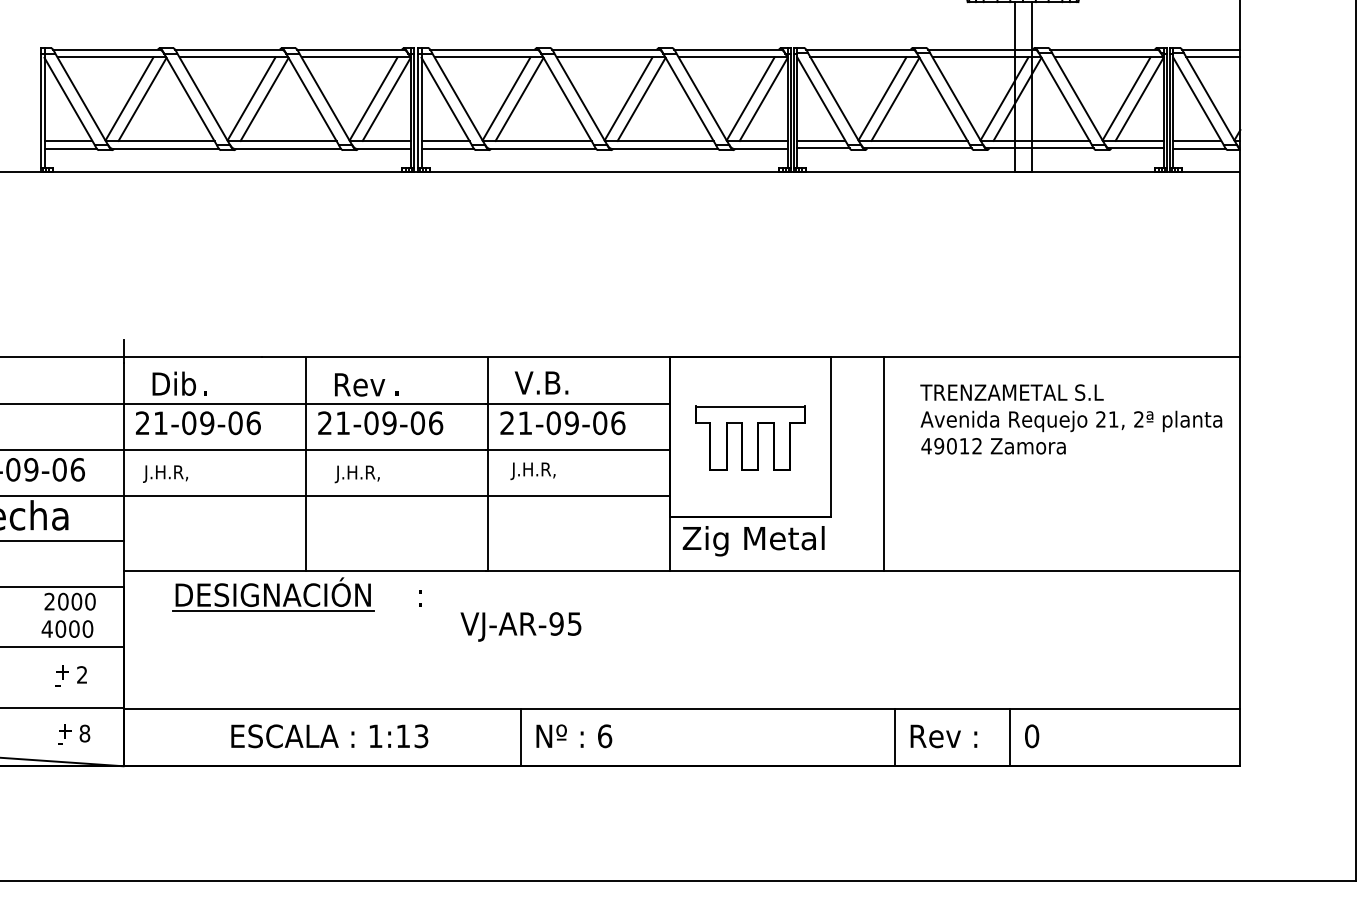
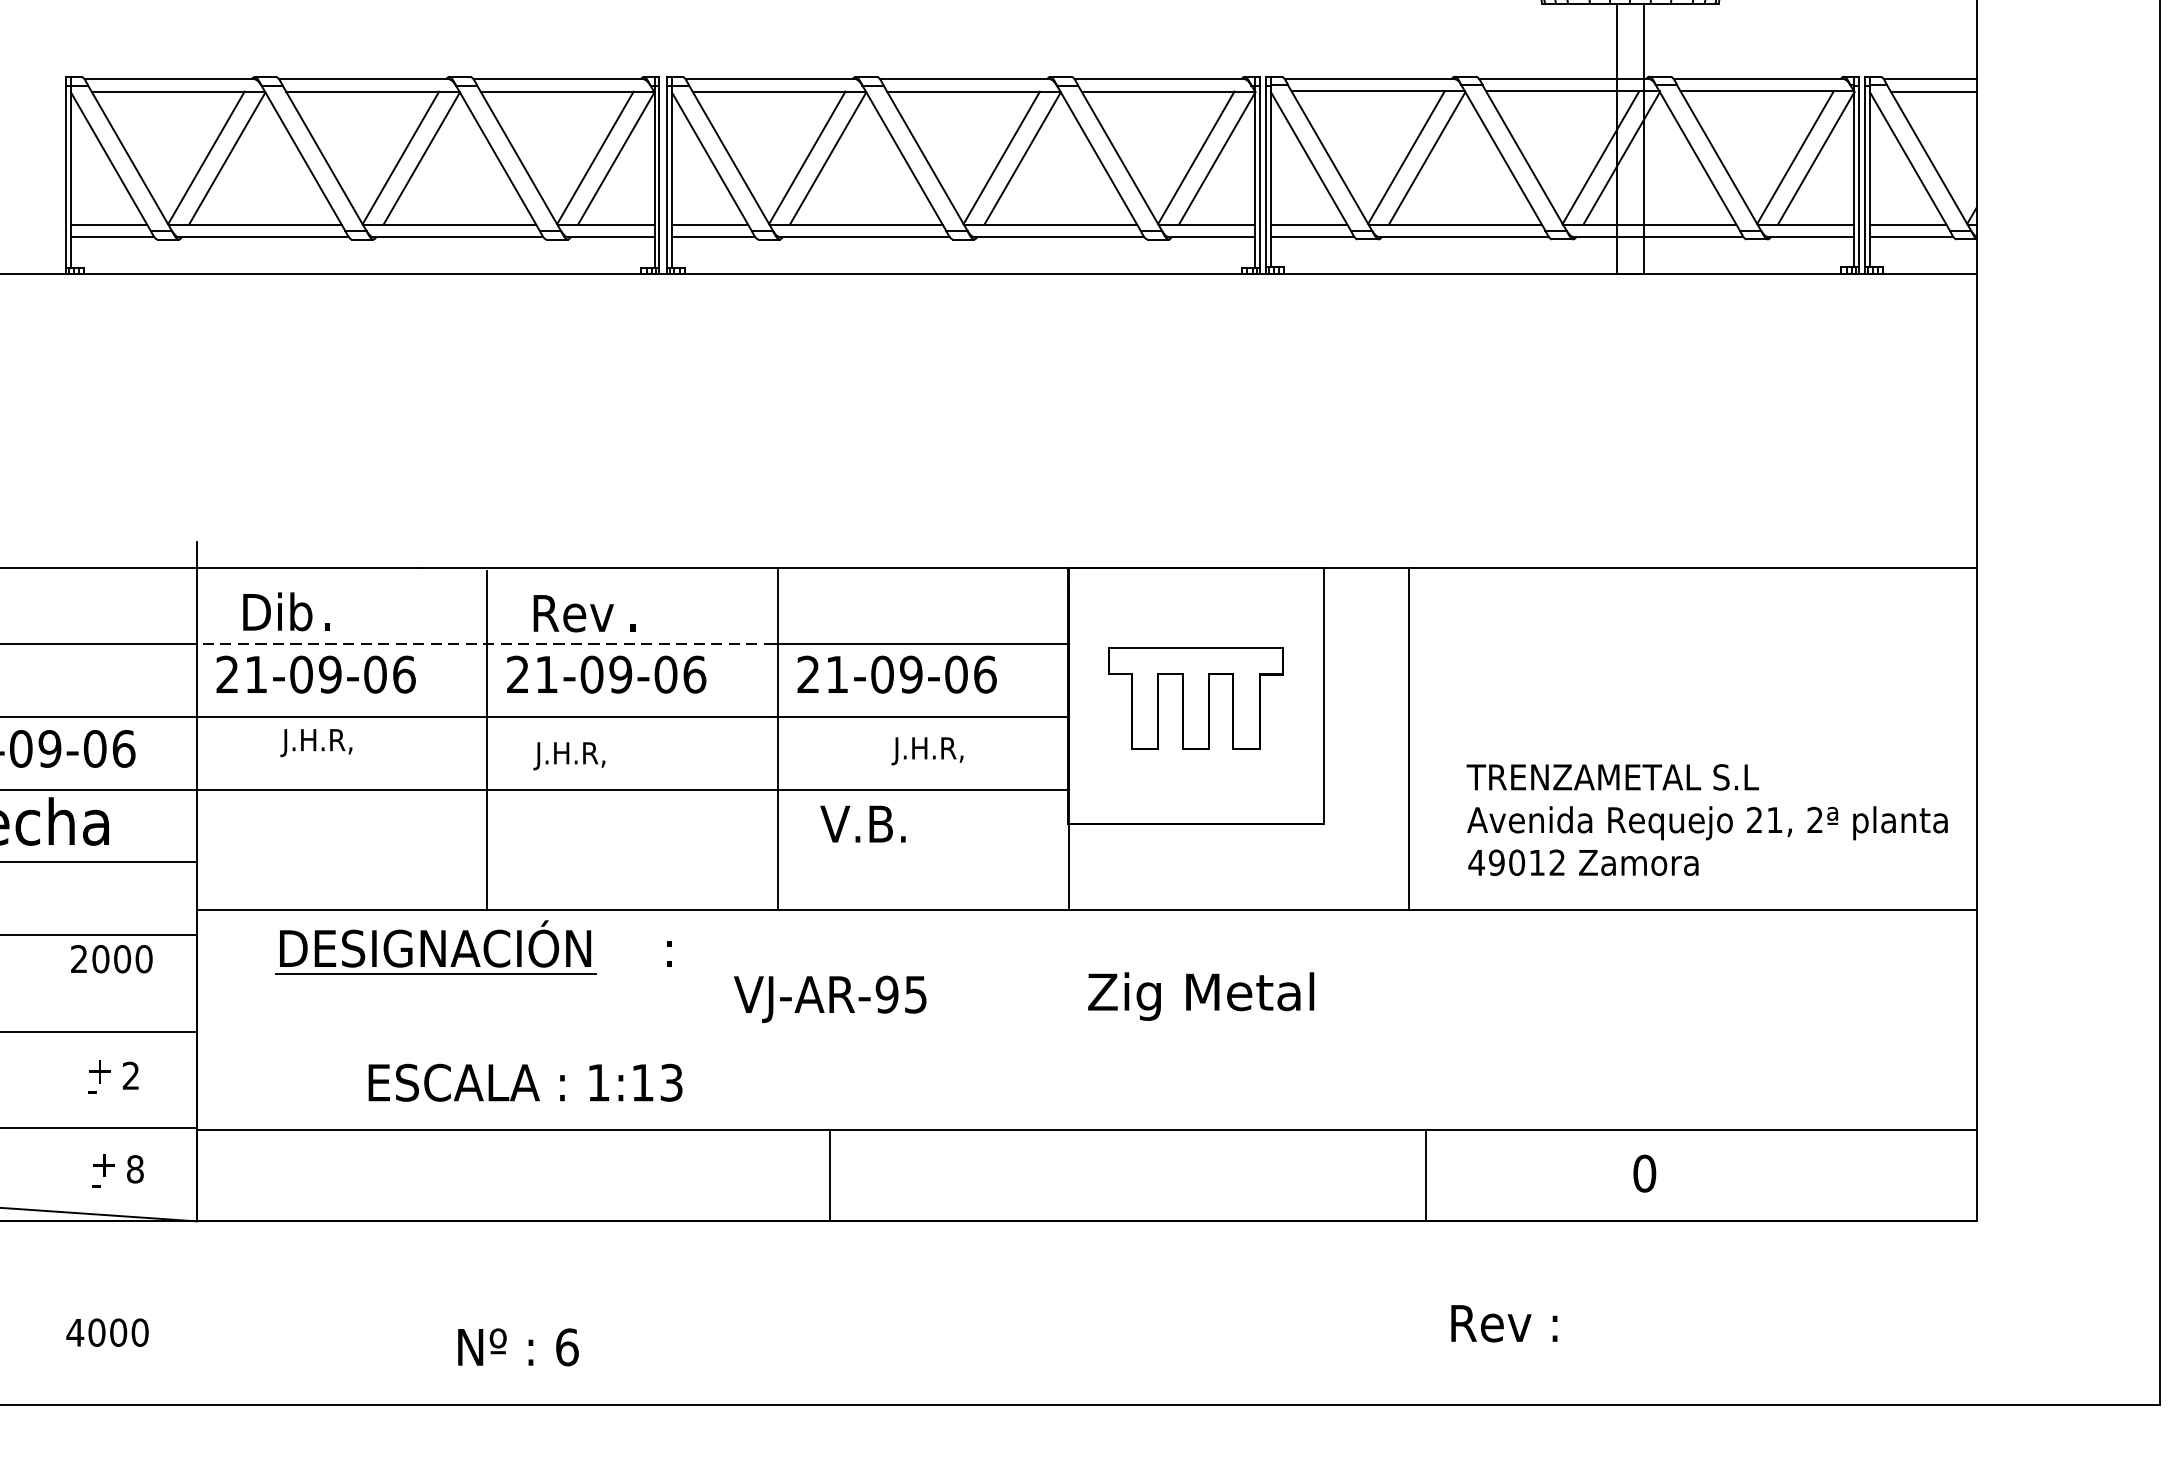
text: (541, 382) -> (862, 823), moved
line: (304, 403) -> (485, 643), solid -> dashed
text: (1071, 419) -> (1707, 820), moved
text: (532, 471) -> (926, 751), moved
text: (165, 473) -> (316, 742), moved
text: (753, 541) -> (1200, 997), moved
text: (67, 628) -> (107, 1331), moved
text: (329, 736) -> (525, 1083), moved
text: (574, 736) -> (518, 1347), moved
text: (943, 736) -> (1503, 1323), moved
line: (1010, 737) -> (1610, 1175), removed

